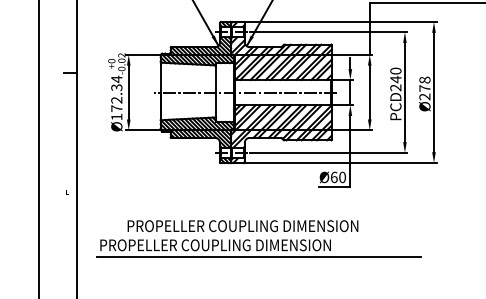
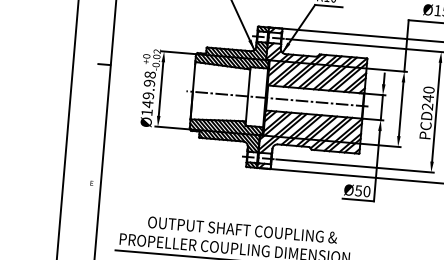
text: (116, 93) -> (148, 89), Ø172.34 -> Ø149.98
text: (333, 177) -> (357, 190), Ø60 -> Ø50
text: (242, 226) -> (263, 232), PROPELLER COUPLING DIMENSION -> OUTPUT SHAFT COUPLING &

